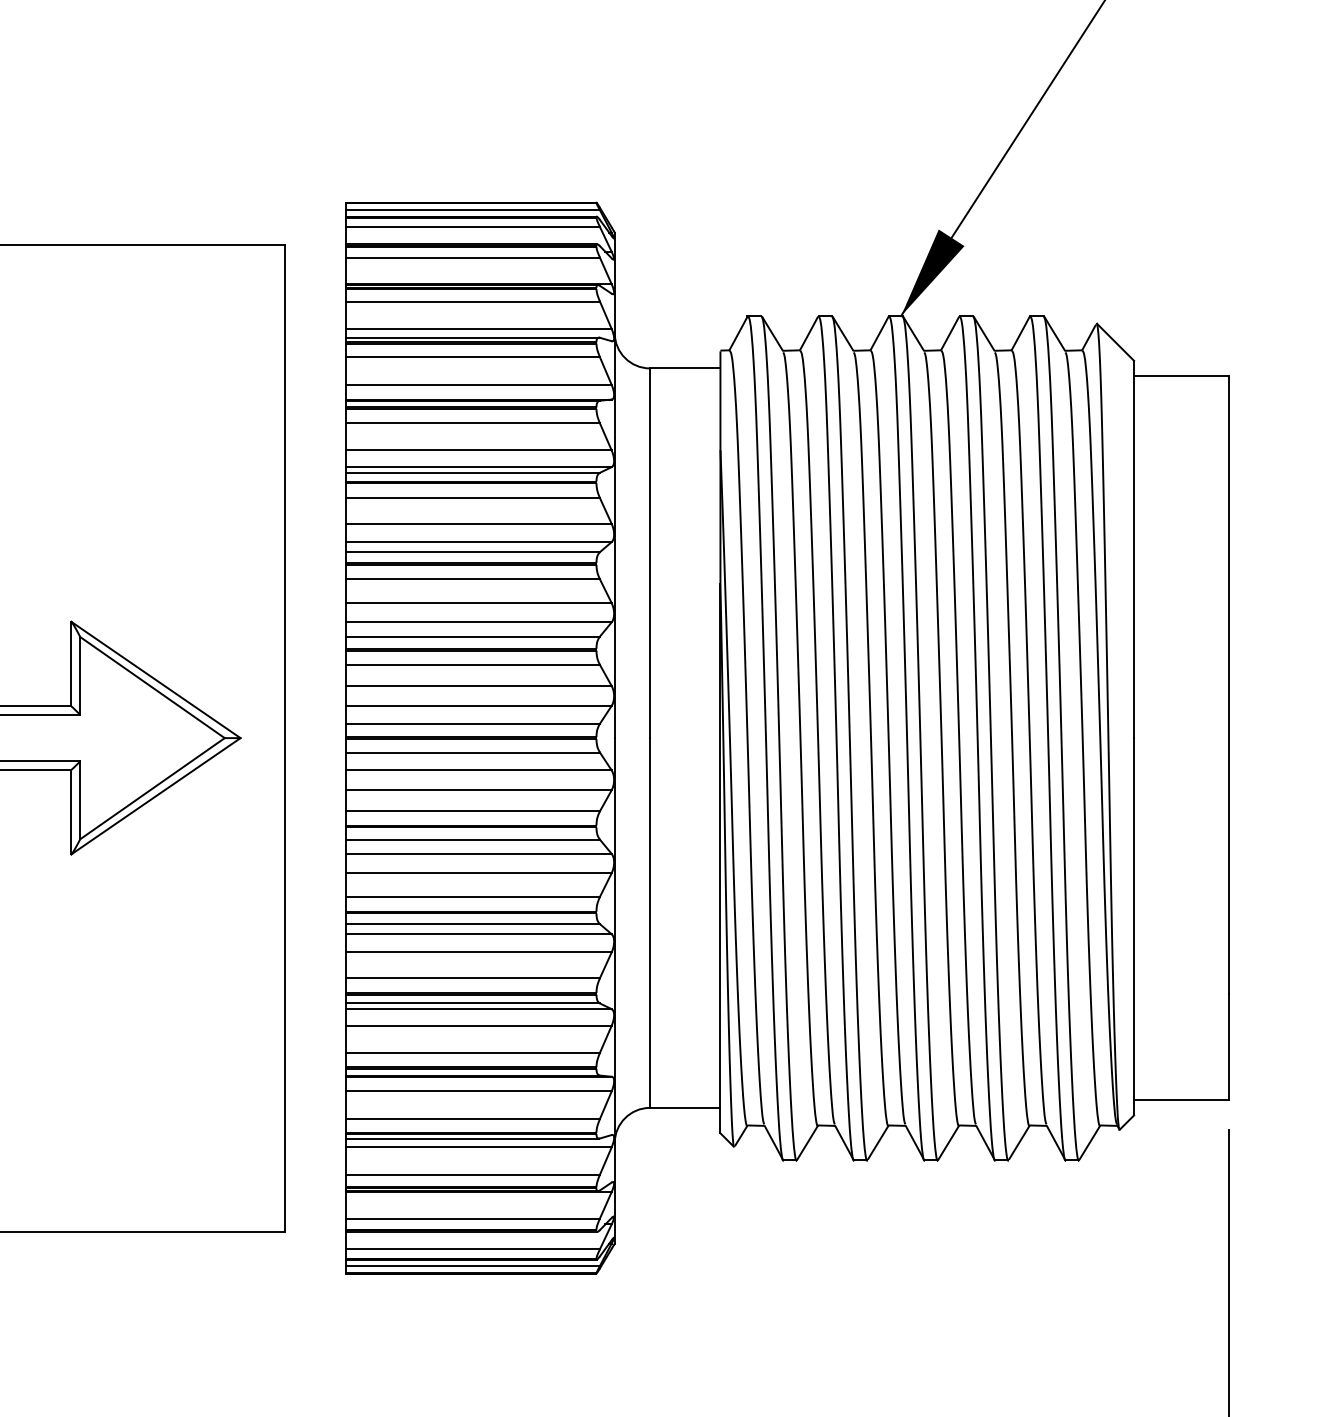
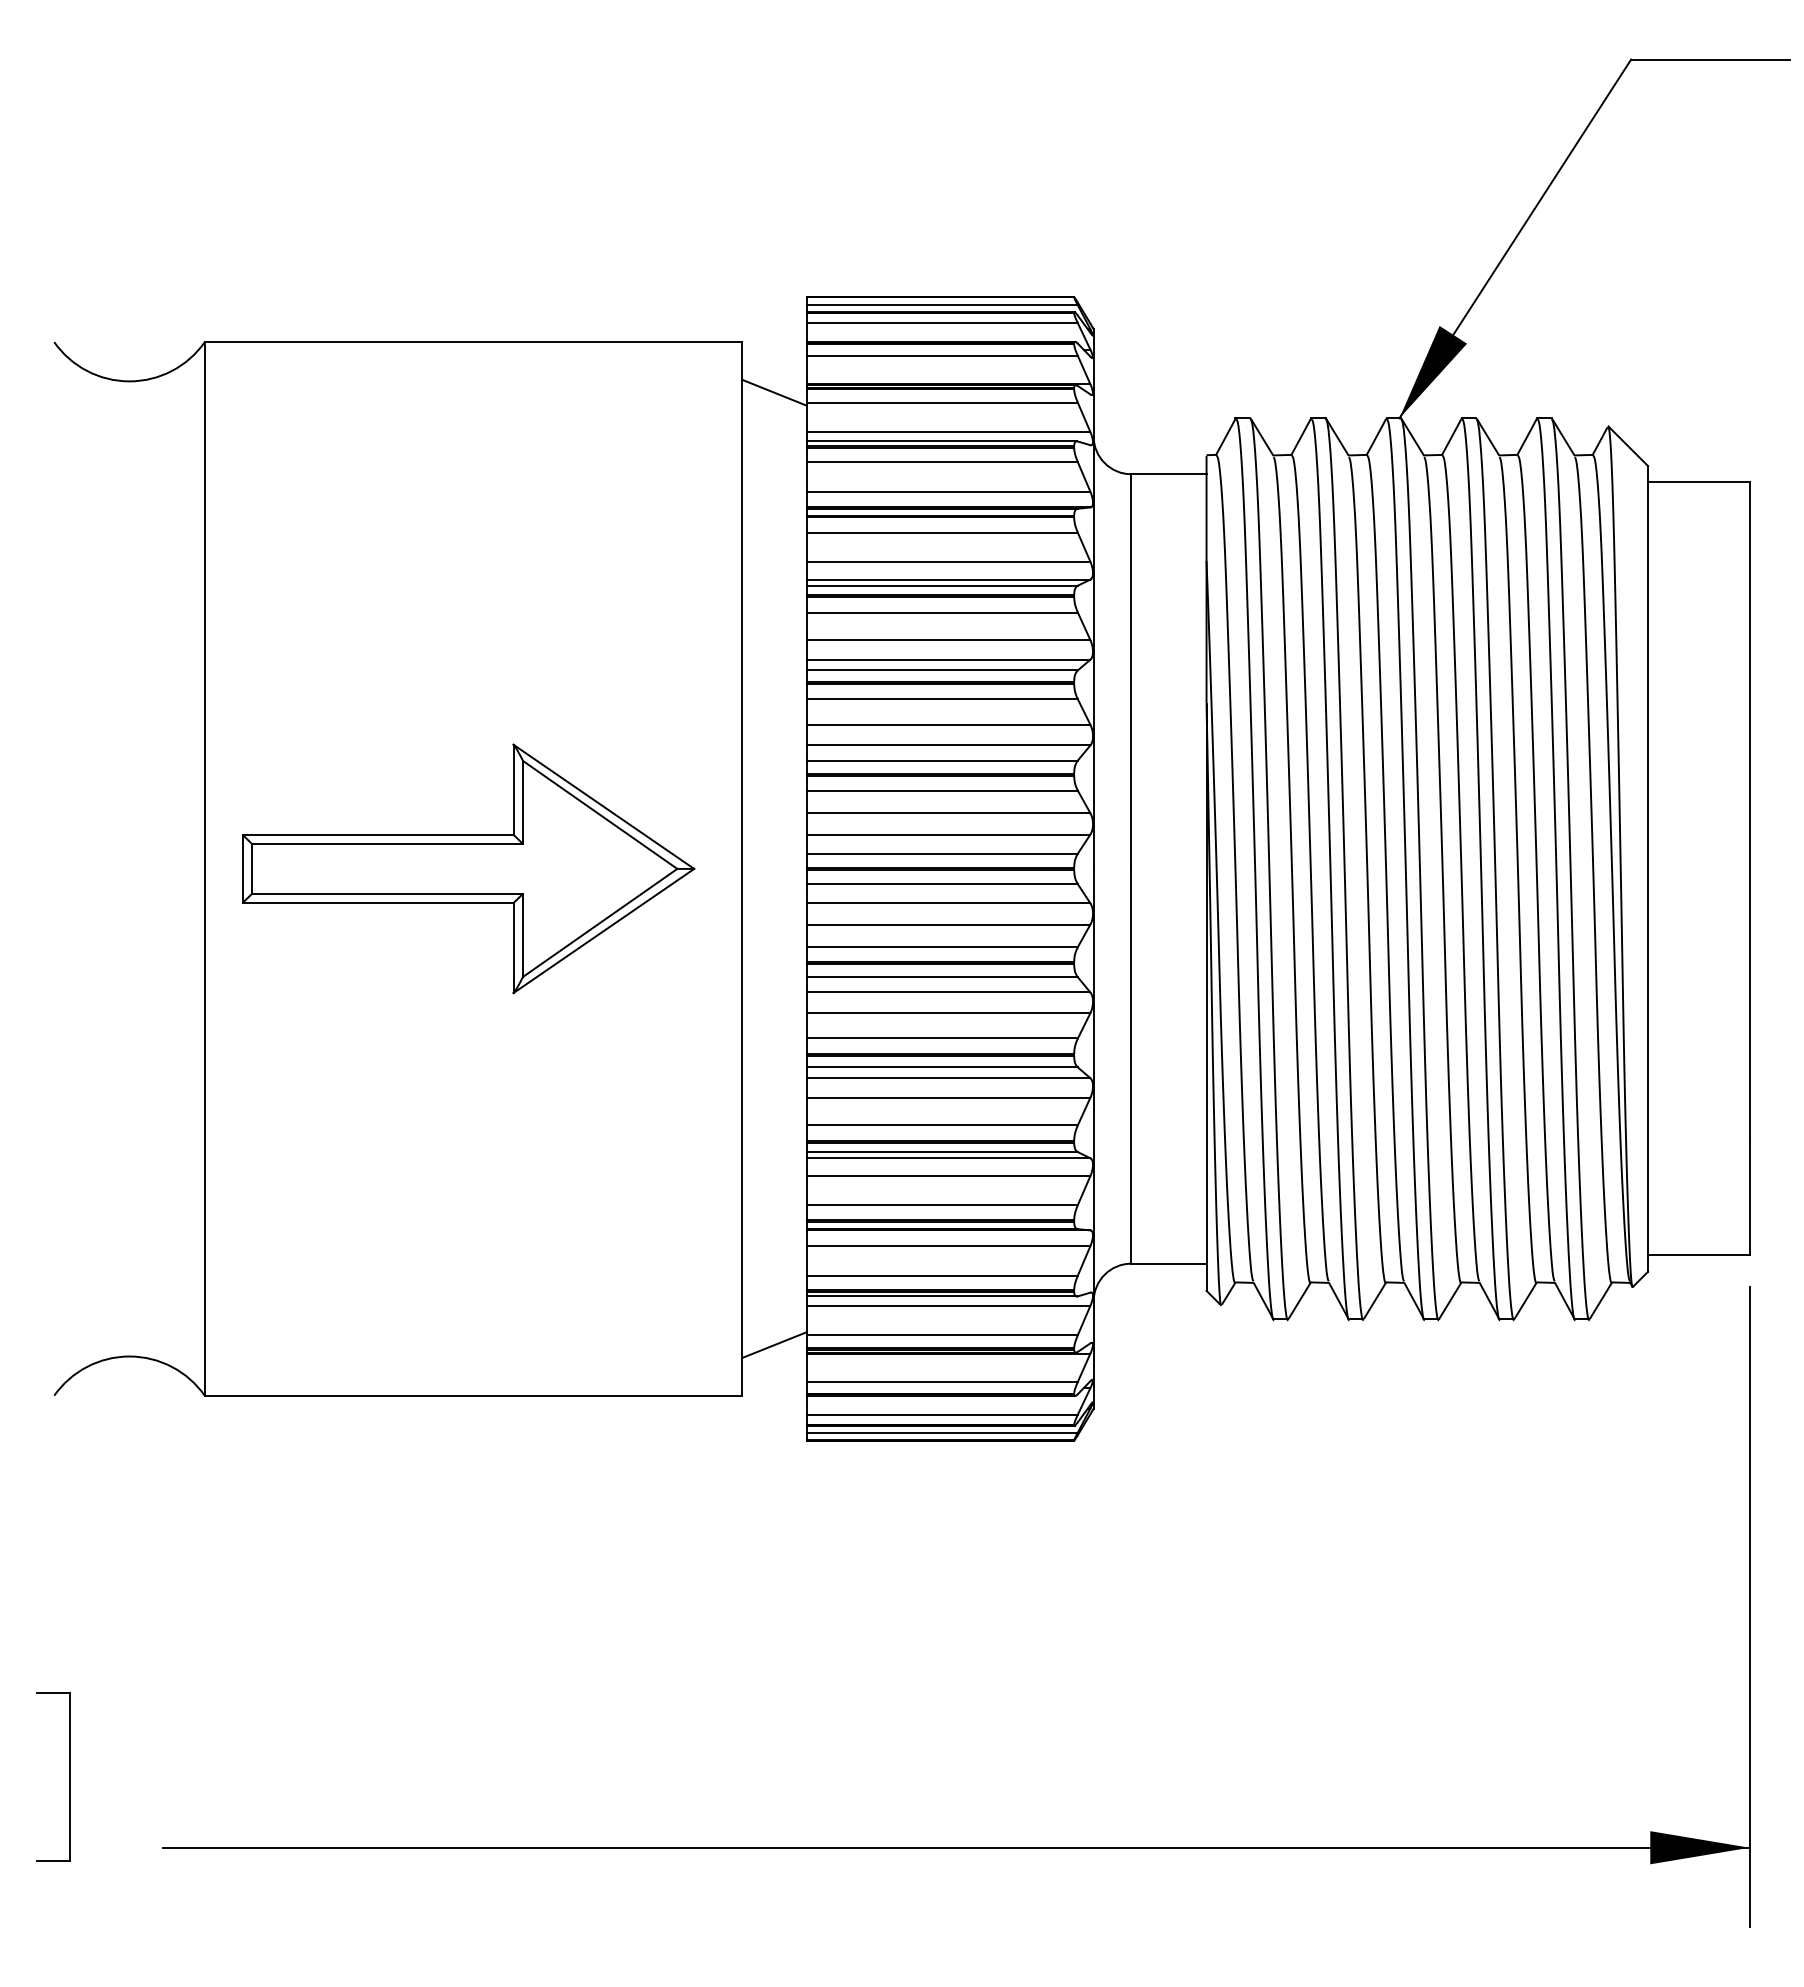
line: (315, 291) -> (774, 392), added
line: (315, 1184) -> (774, 1345), added

